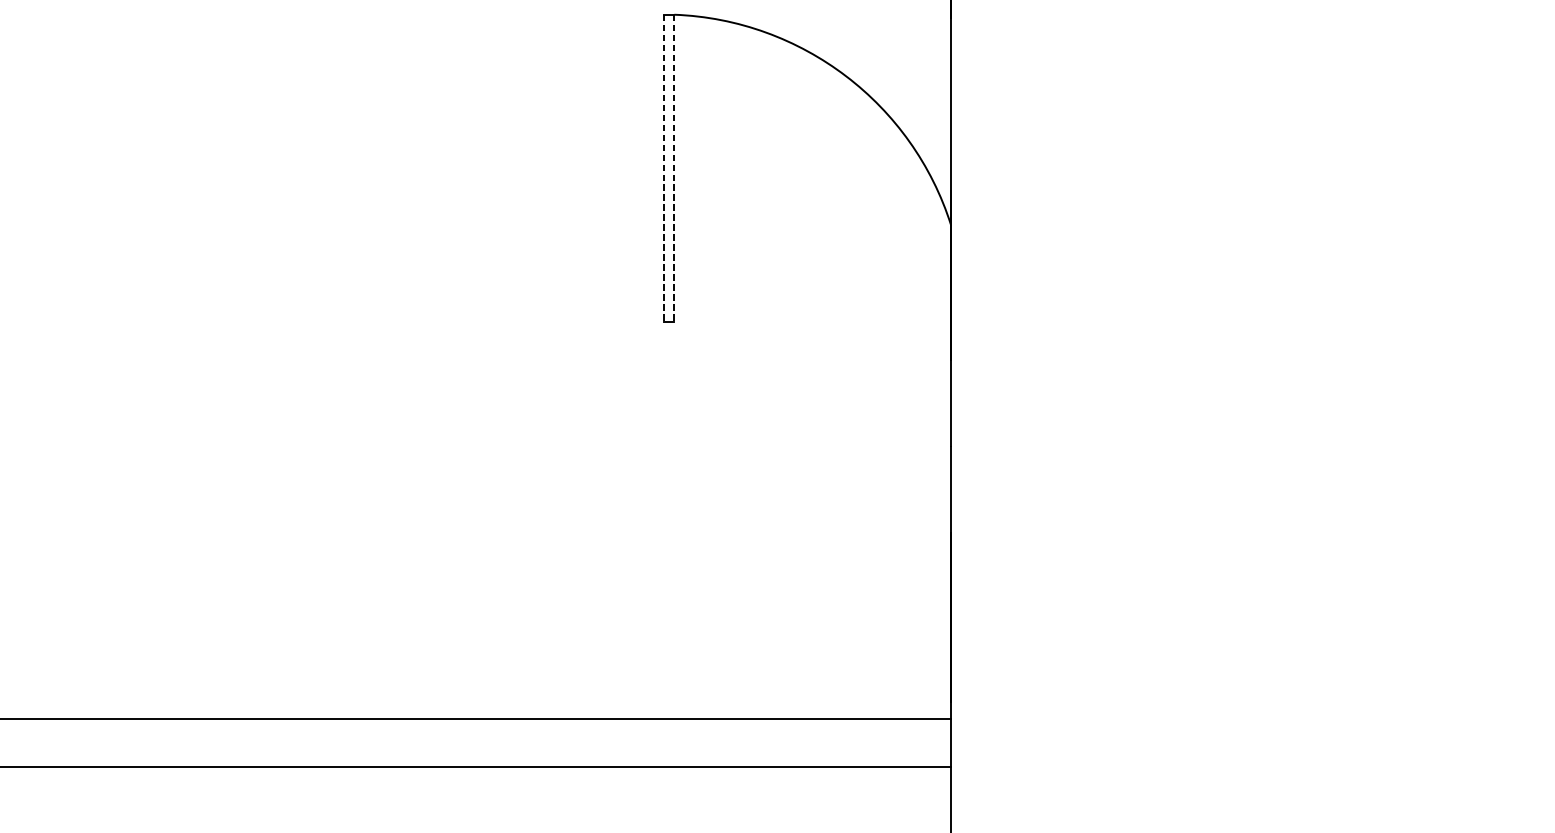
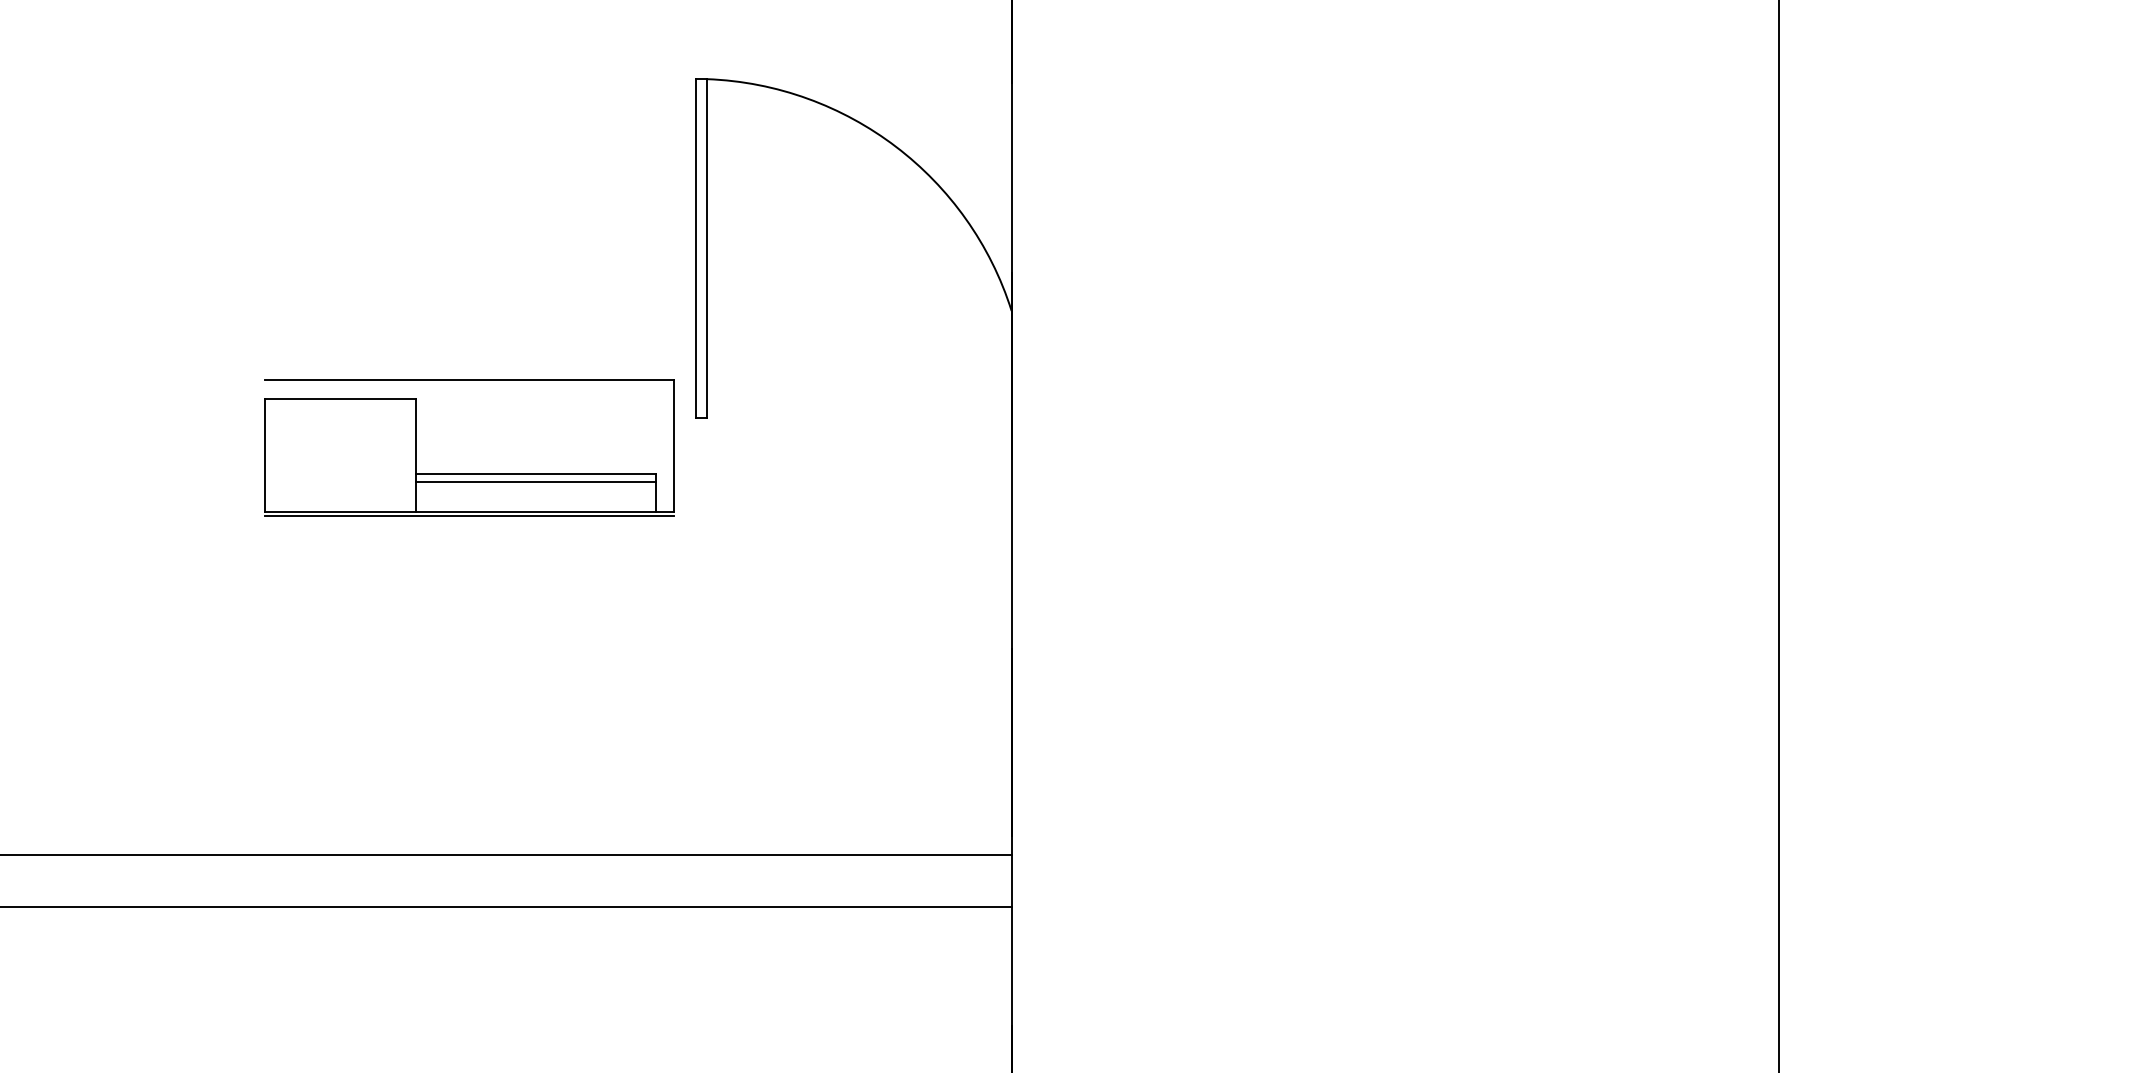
line: (663, 168) -> (695, 248), dashed -> solid
line: (674, 168) -> (707, 248), dashed -> solid
part: (458, 373) -> (469, 473), added

